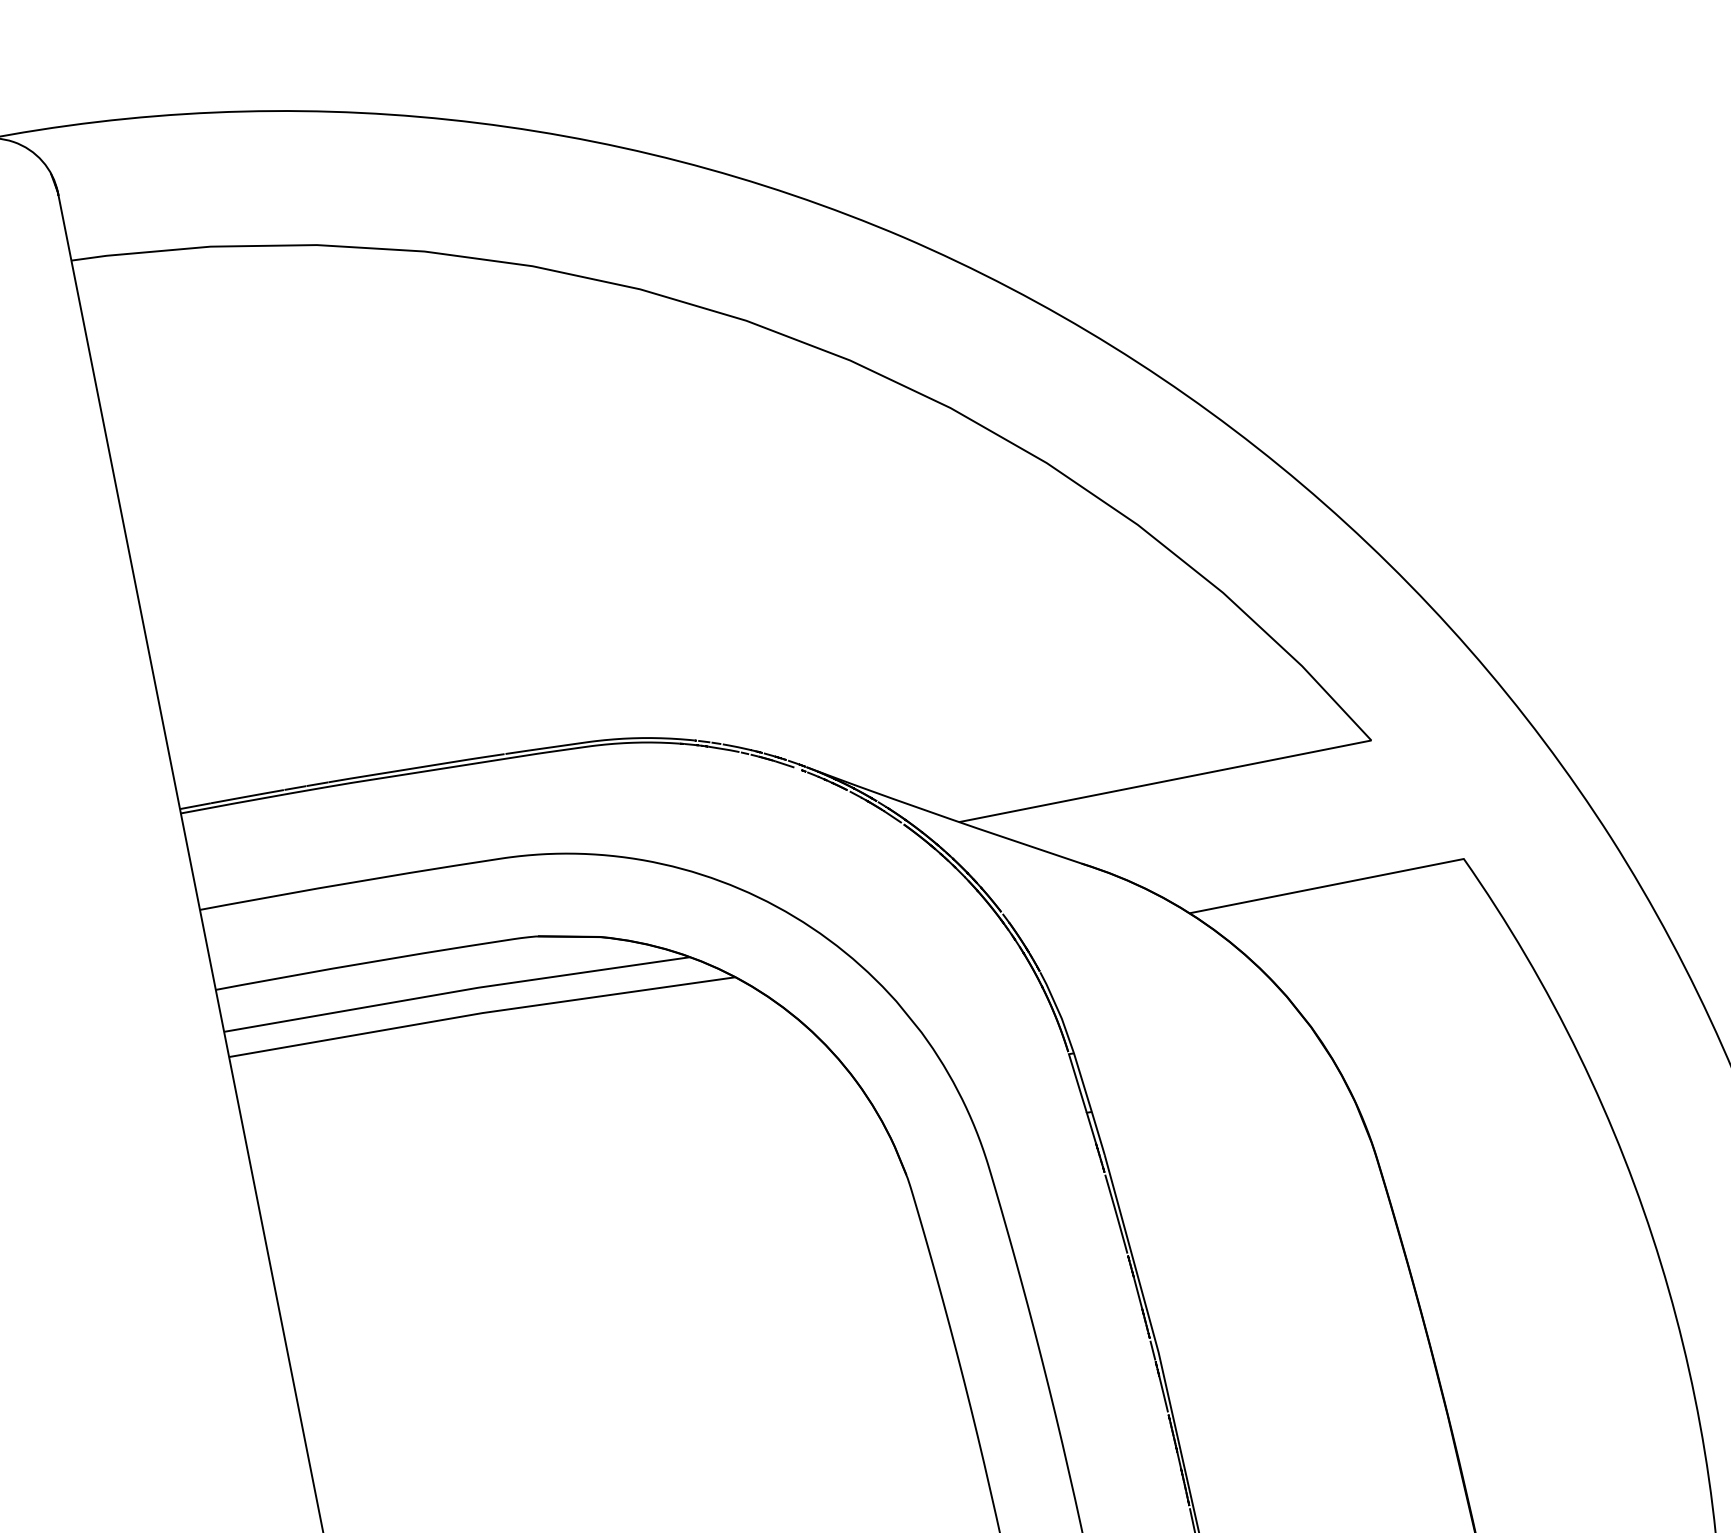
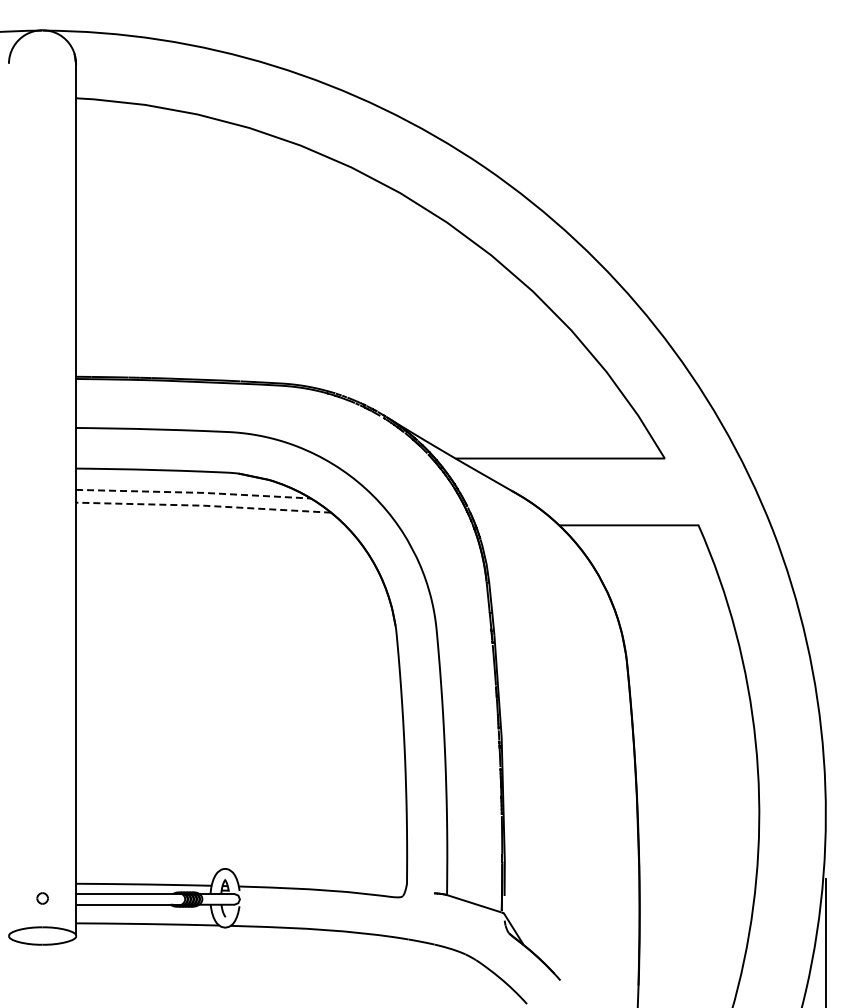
line: (458, 990) -> (194, 492), solid -> dashed
line: (483, 1012) -> (204, 505), solid -> dashed

